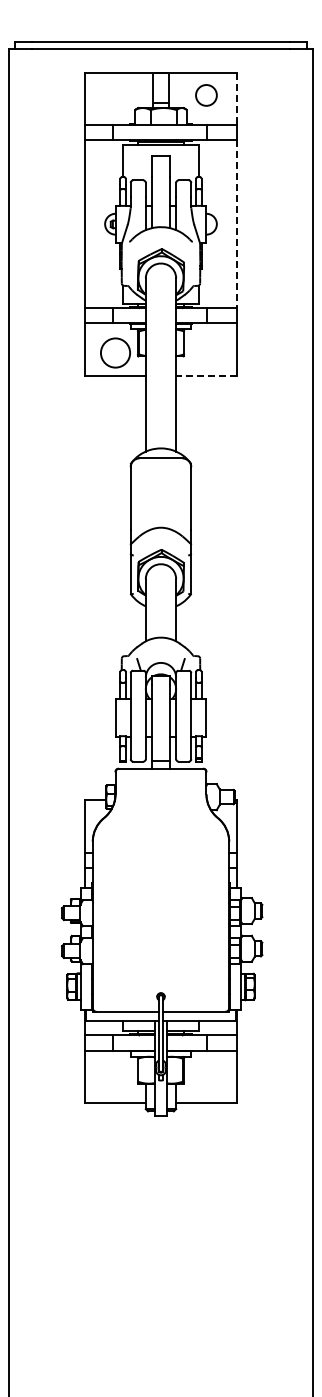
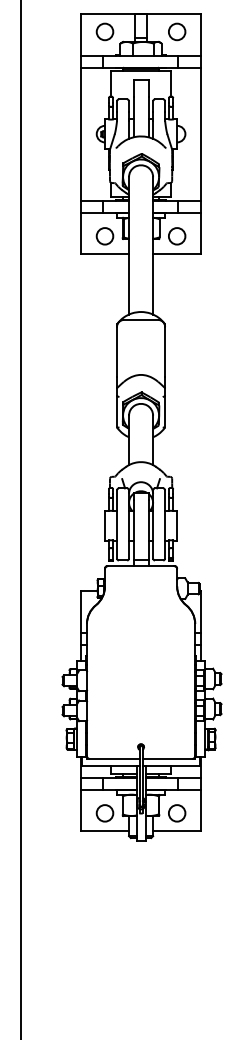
circle: (115, 95) -> (104, 32), added
line: (236, 99) -> (200, 35), dashed -> solid
line: (236, 224) -> (200, 134), dashed -> solid
circle: (115, 352) -> (104, 235), size x0.71
circle: (206, 352) -> (177, 235), added
line: (205, 375) -> (176, 254), dashed -> solid
circle: (115, 1080) -> (104, 813), added
circle: (206, 1080) -> (177, 813), added

